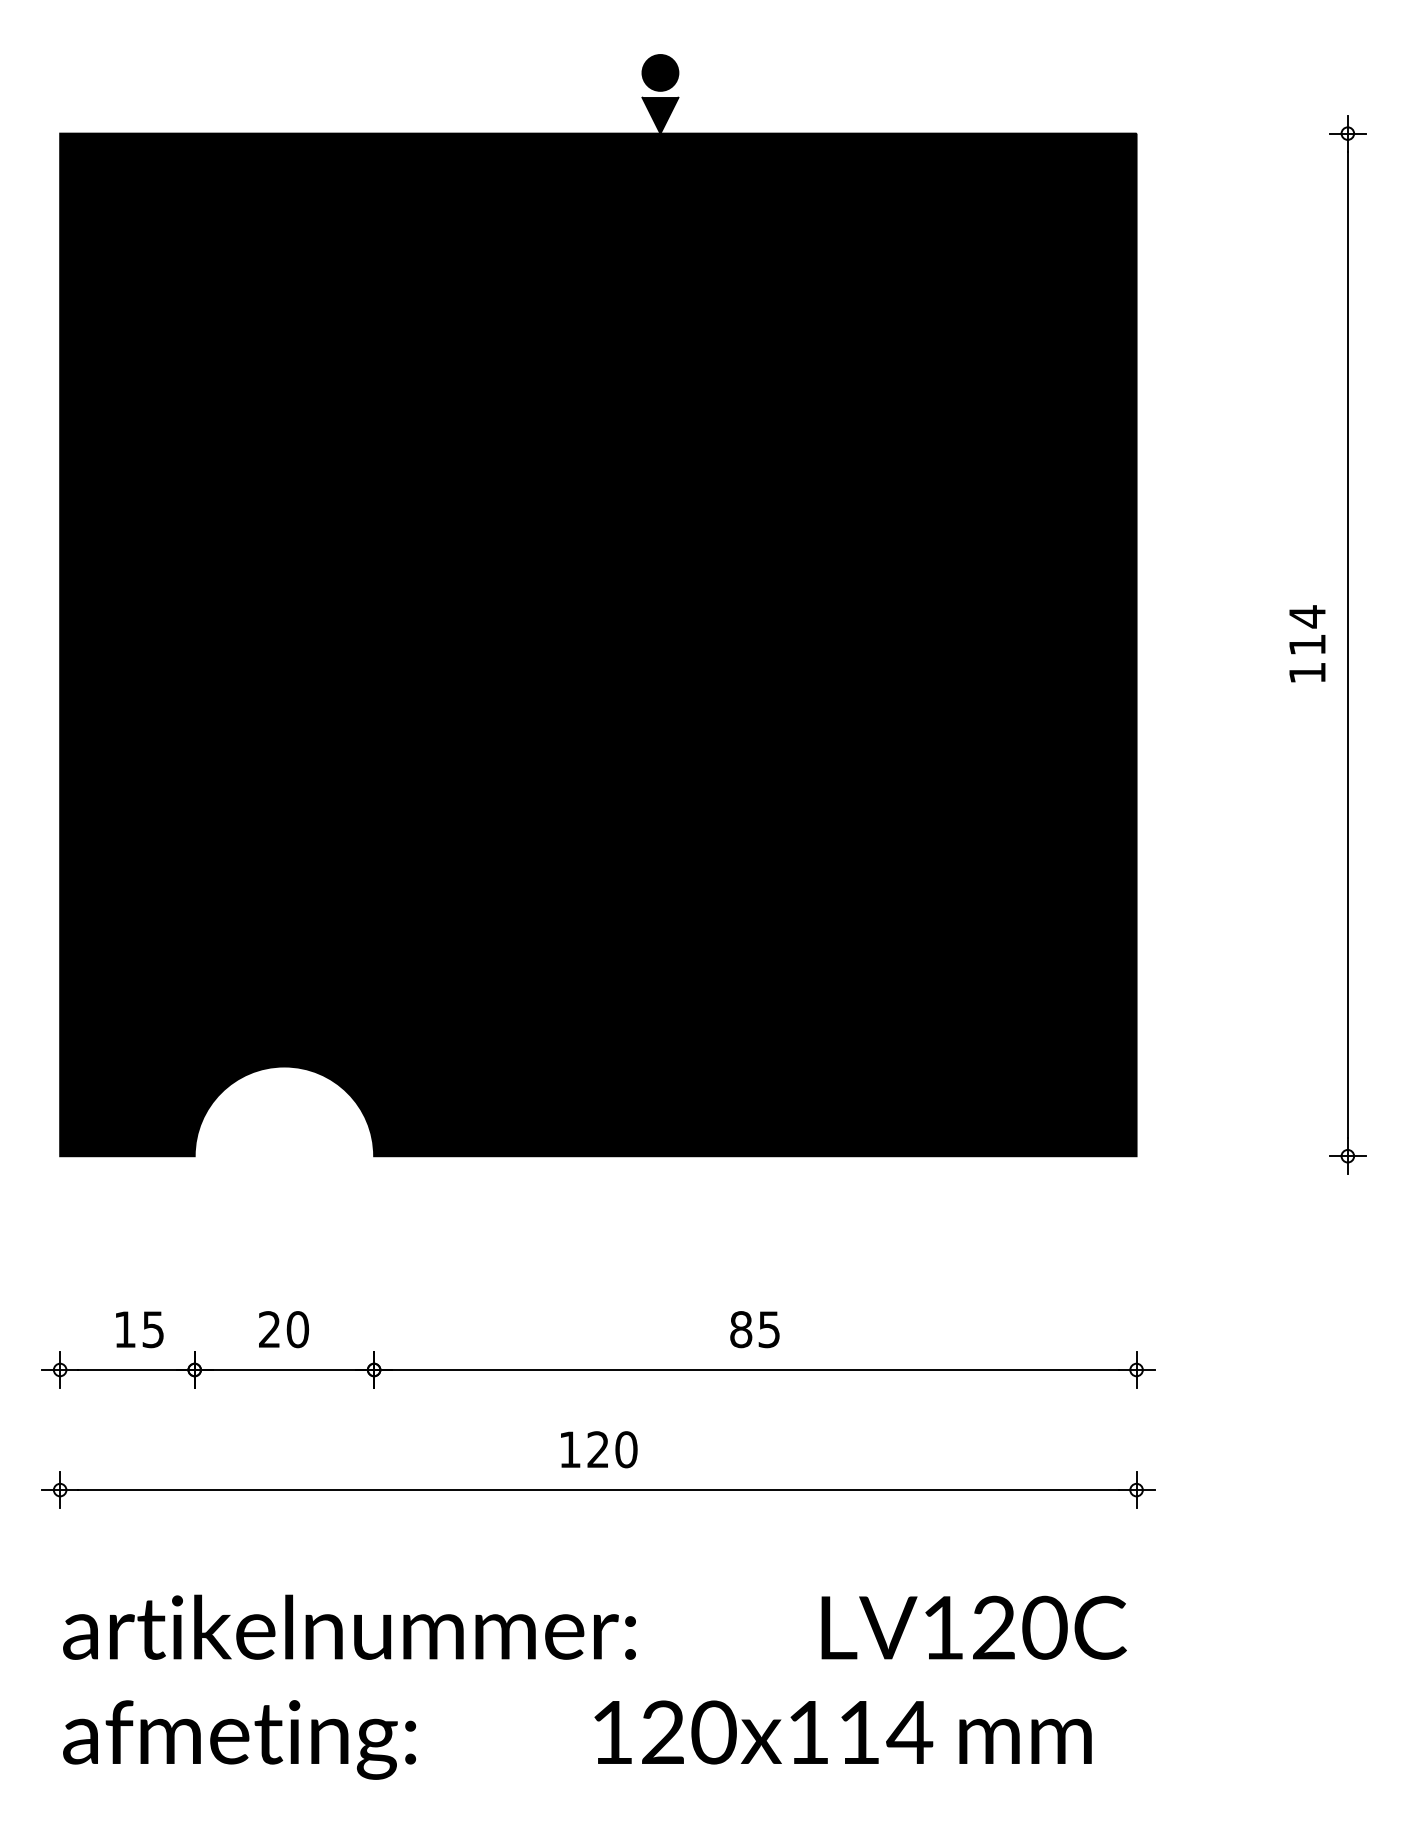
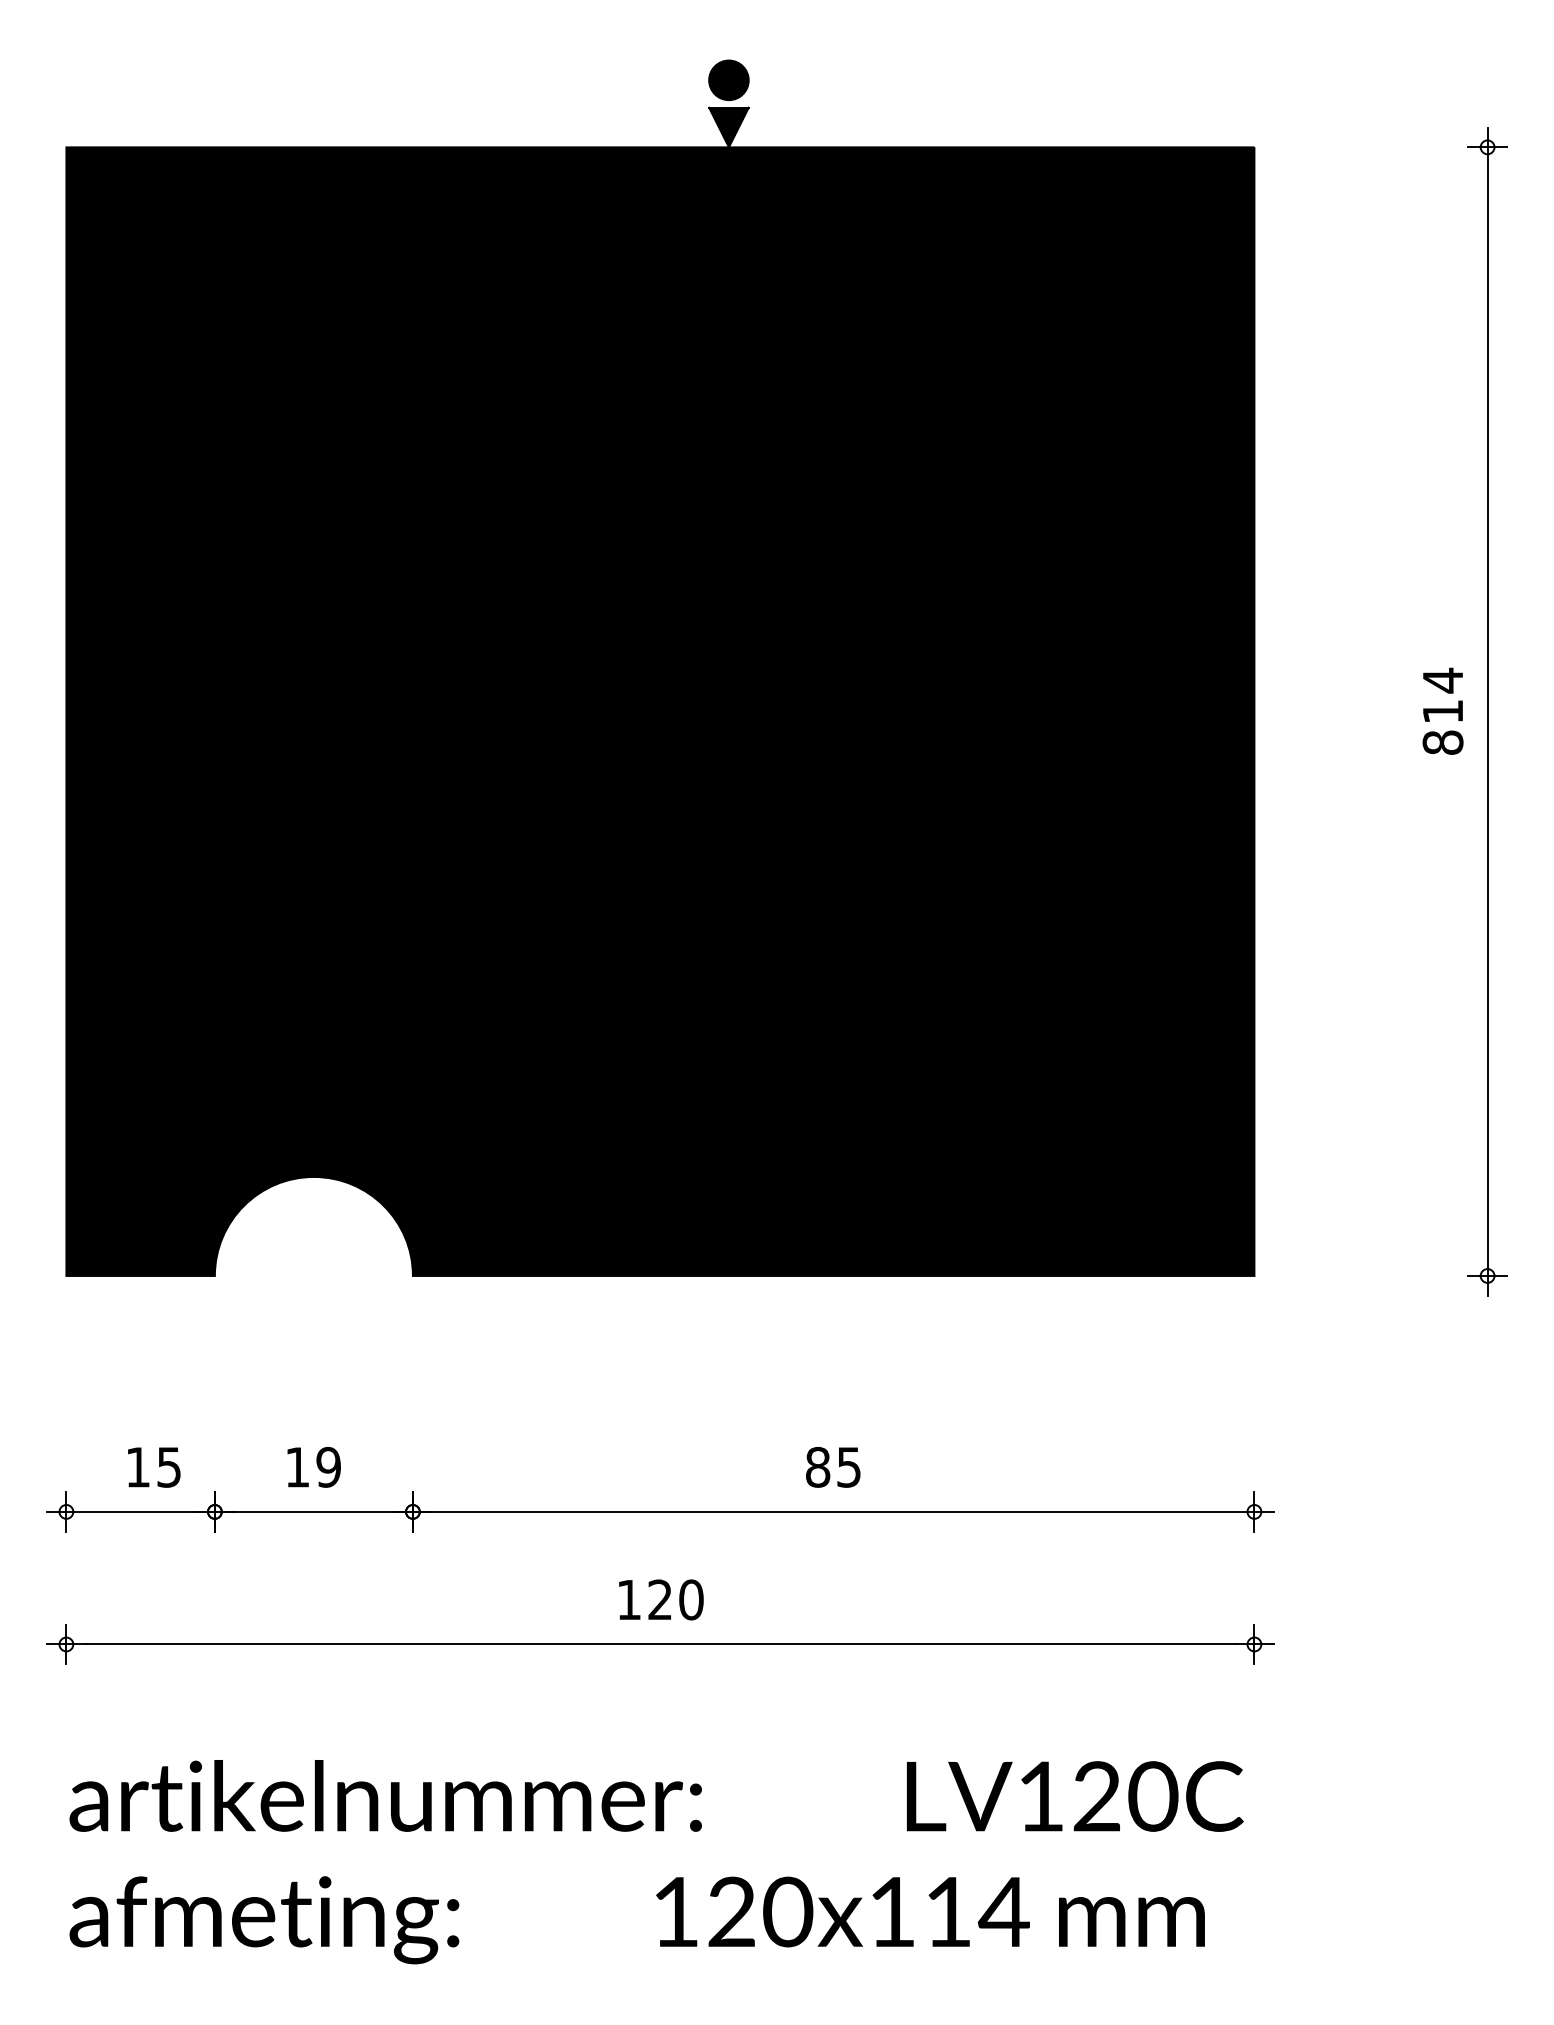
text: (1307, 673) -> (1443, 743), 114 -> 814
text: (284, 1329) -> (313, 1467), 20 -> 19

